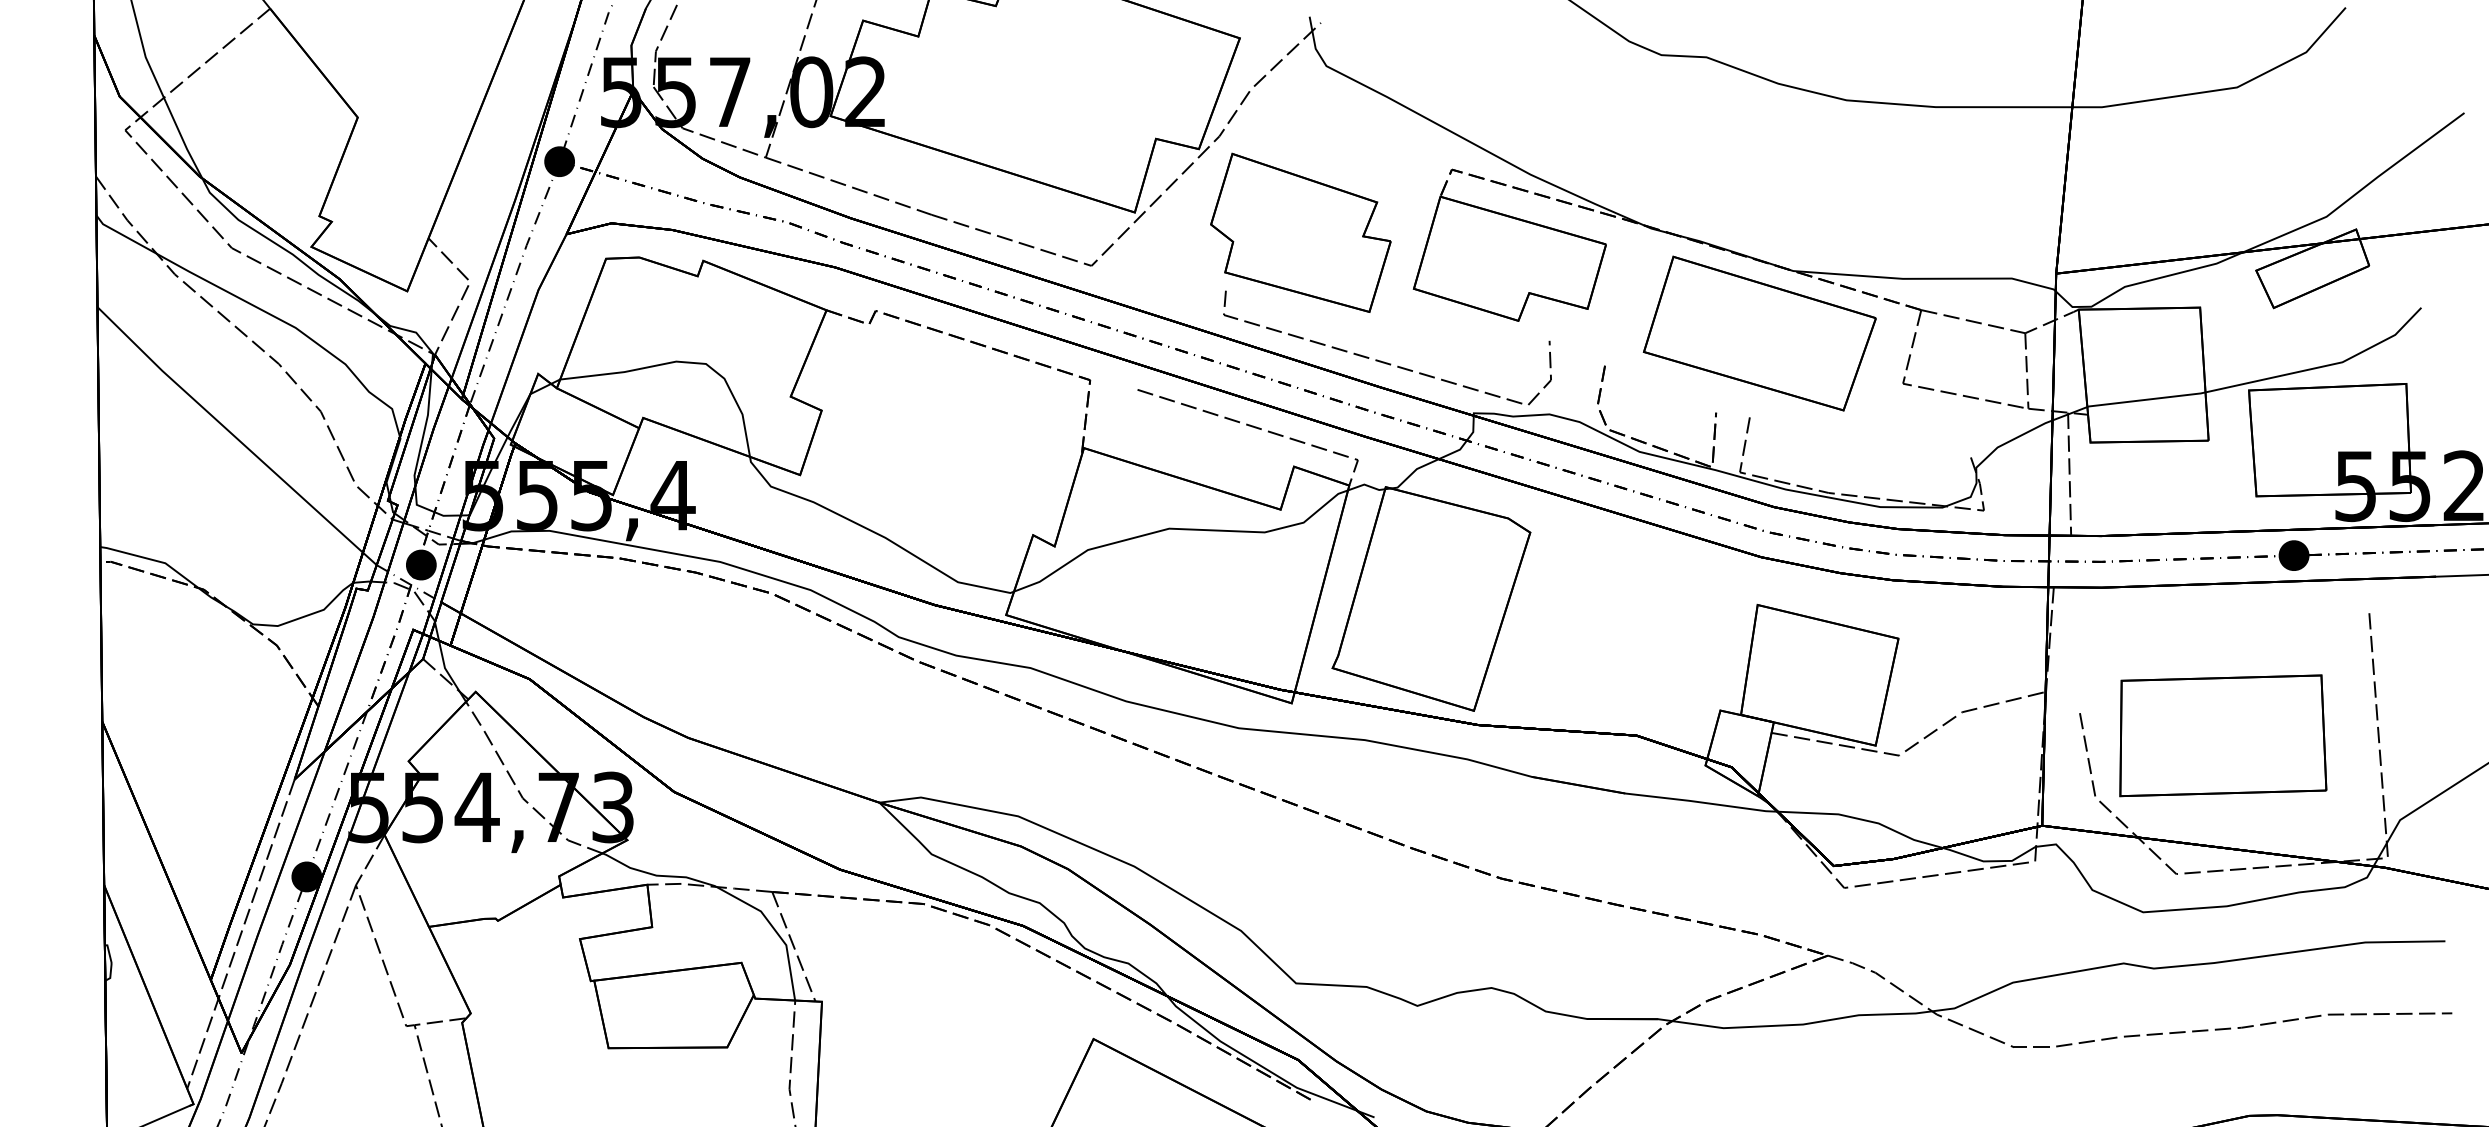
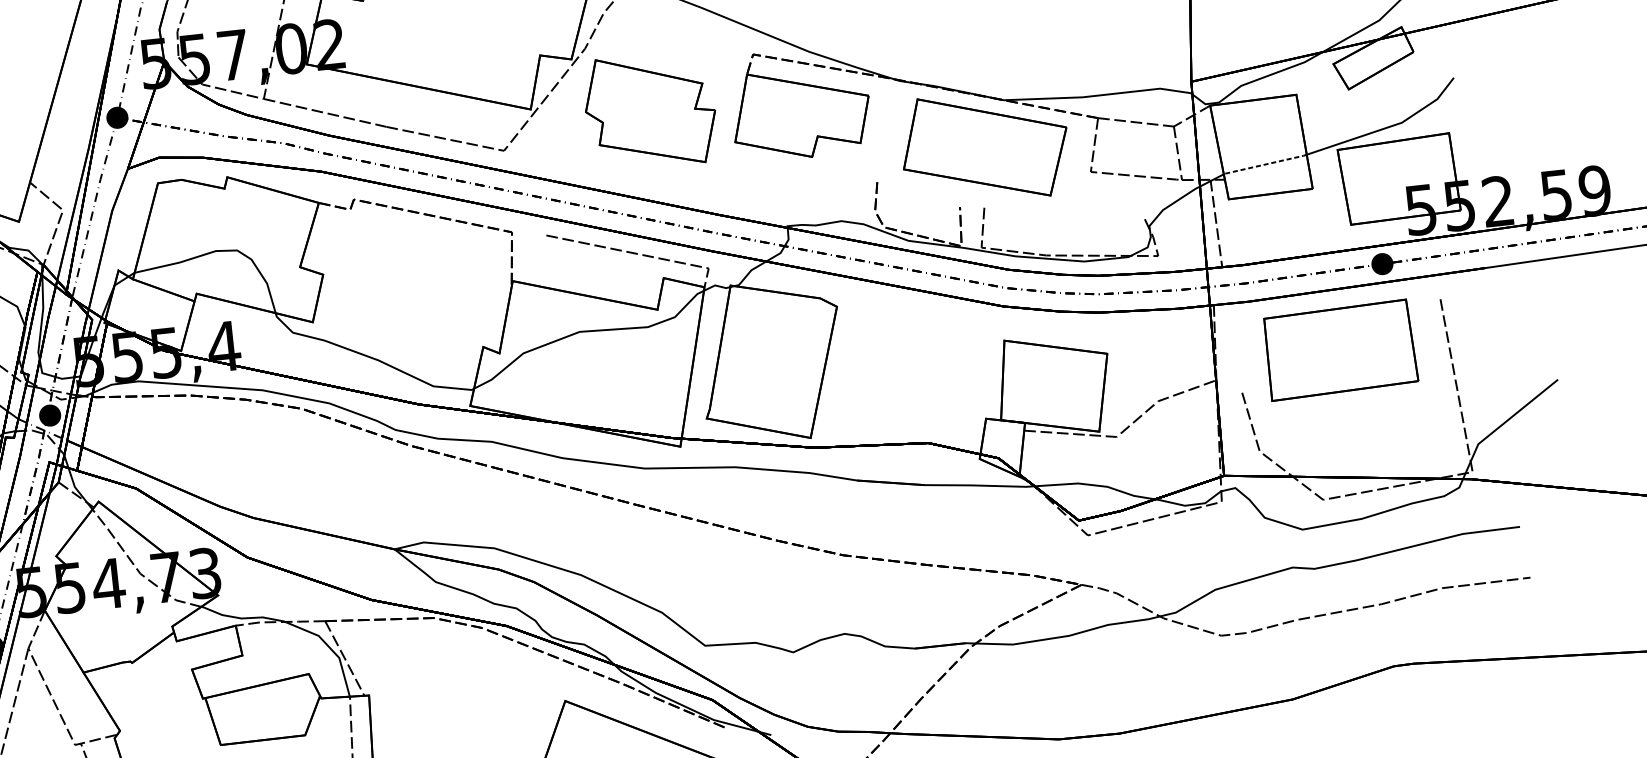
line: (1381, 360) -> (717, 195), removed
line: (2146, 399) -> (1265, 164), solid -> dashed
part: (2223, 735) -> (1340, 349), moved

